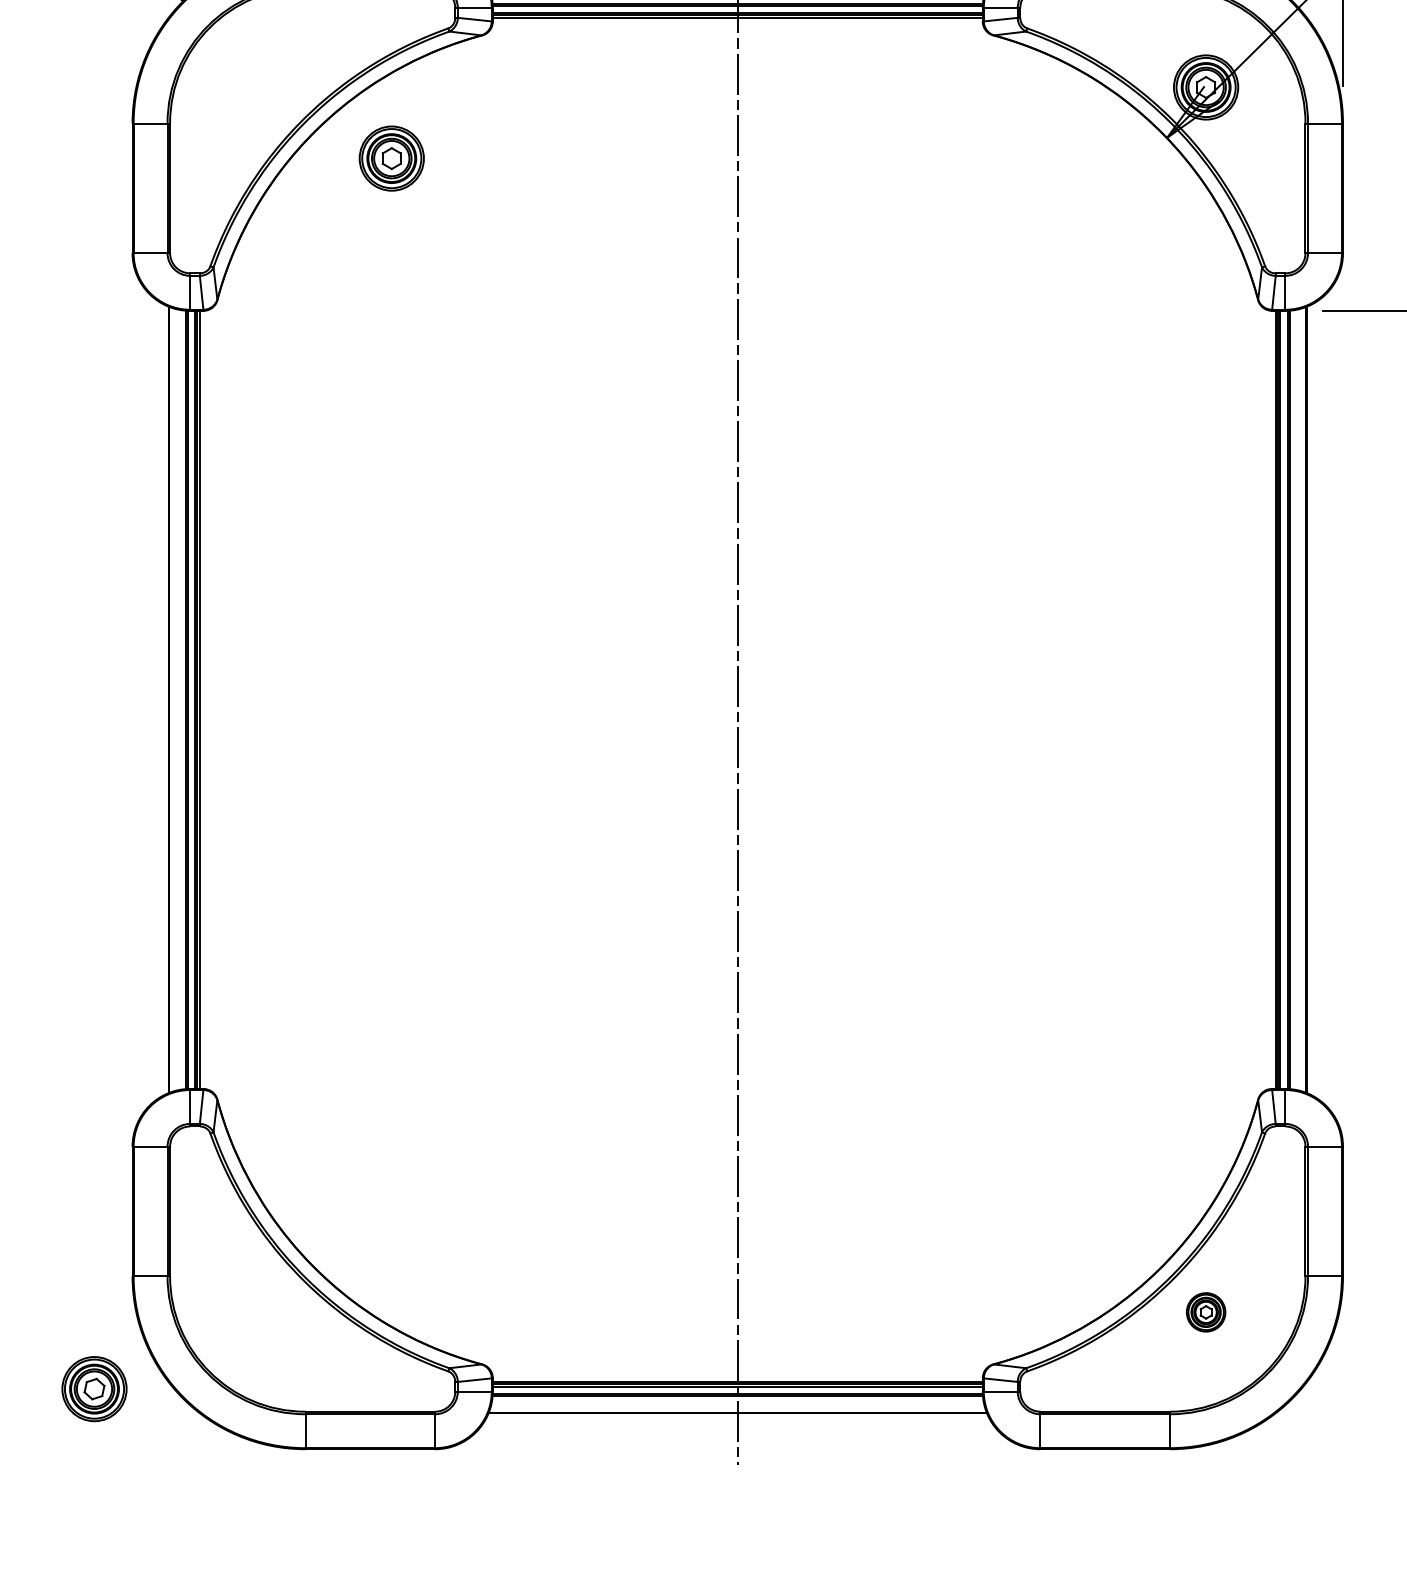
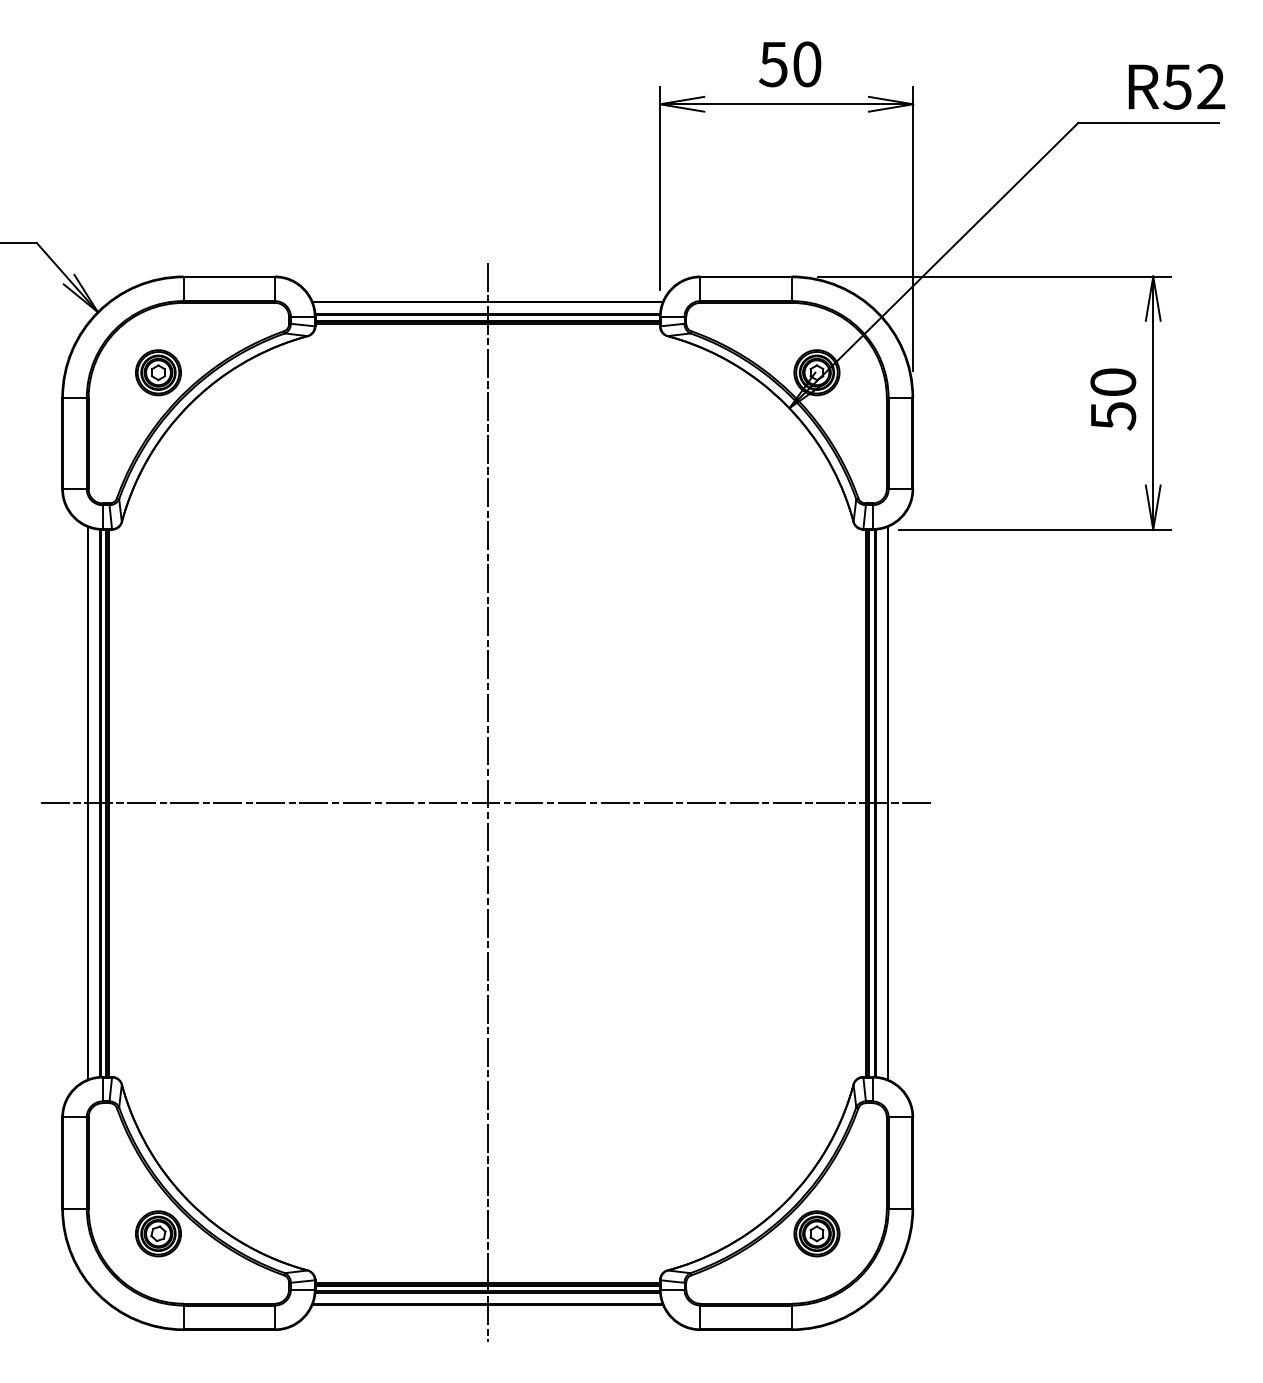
part: (391, 158) -> (158, 372), moved
line: (731, 700) -> (483, 803), added
part: (1205, 1311) -> (816, 1233), size x1.67
part: (94, 1388) -> (158, 1233), moved

